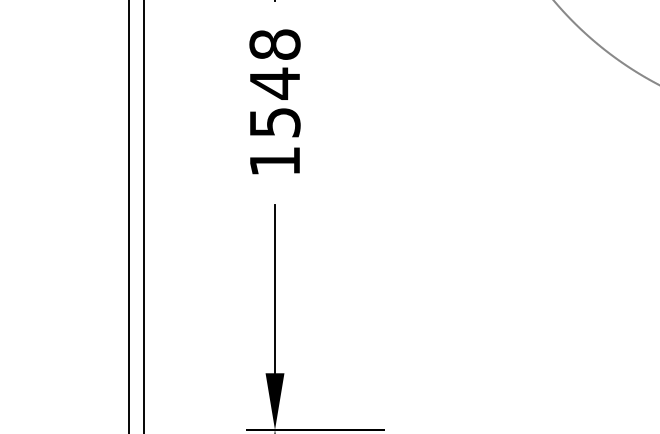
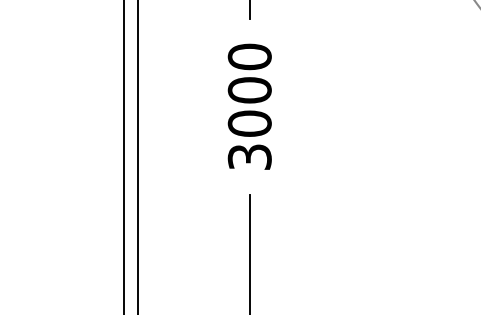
text: (274, 102) -> (249, 106), 1548 -> 3000

